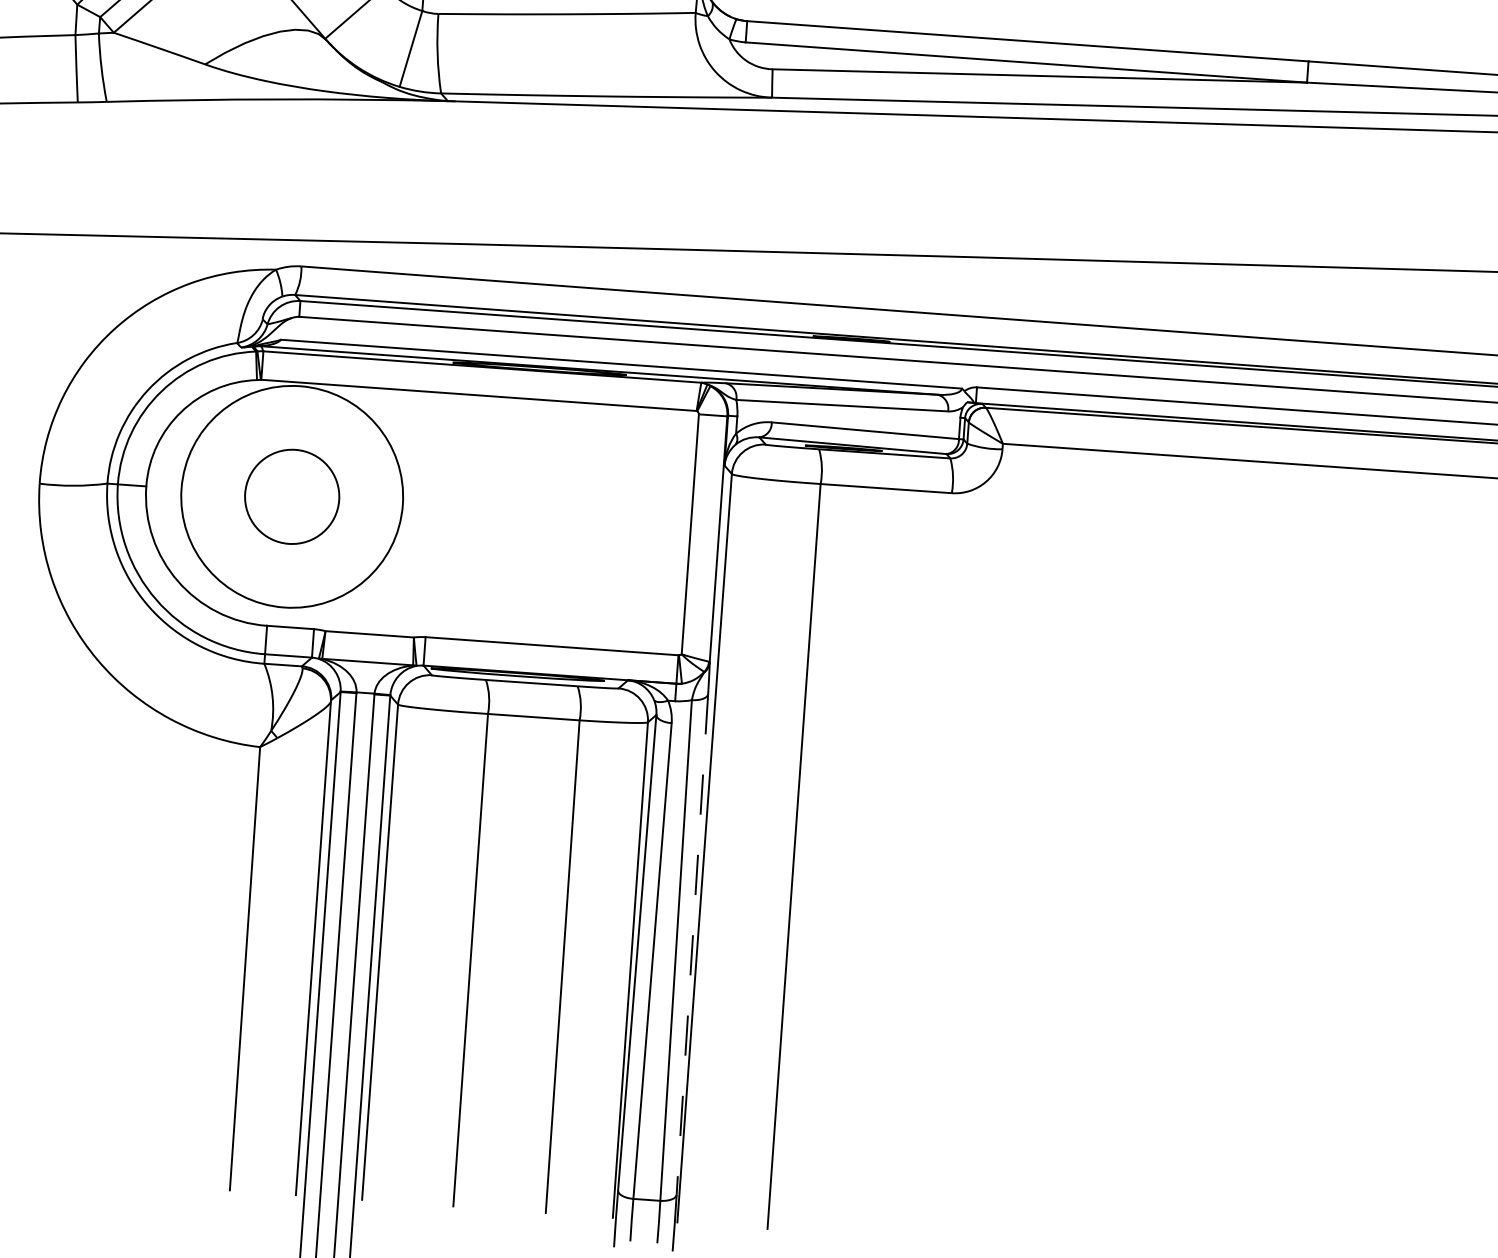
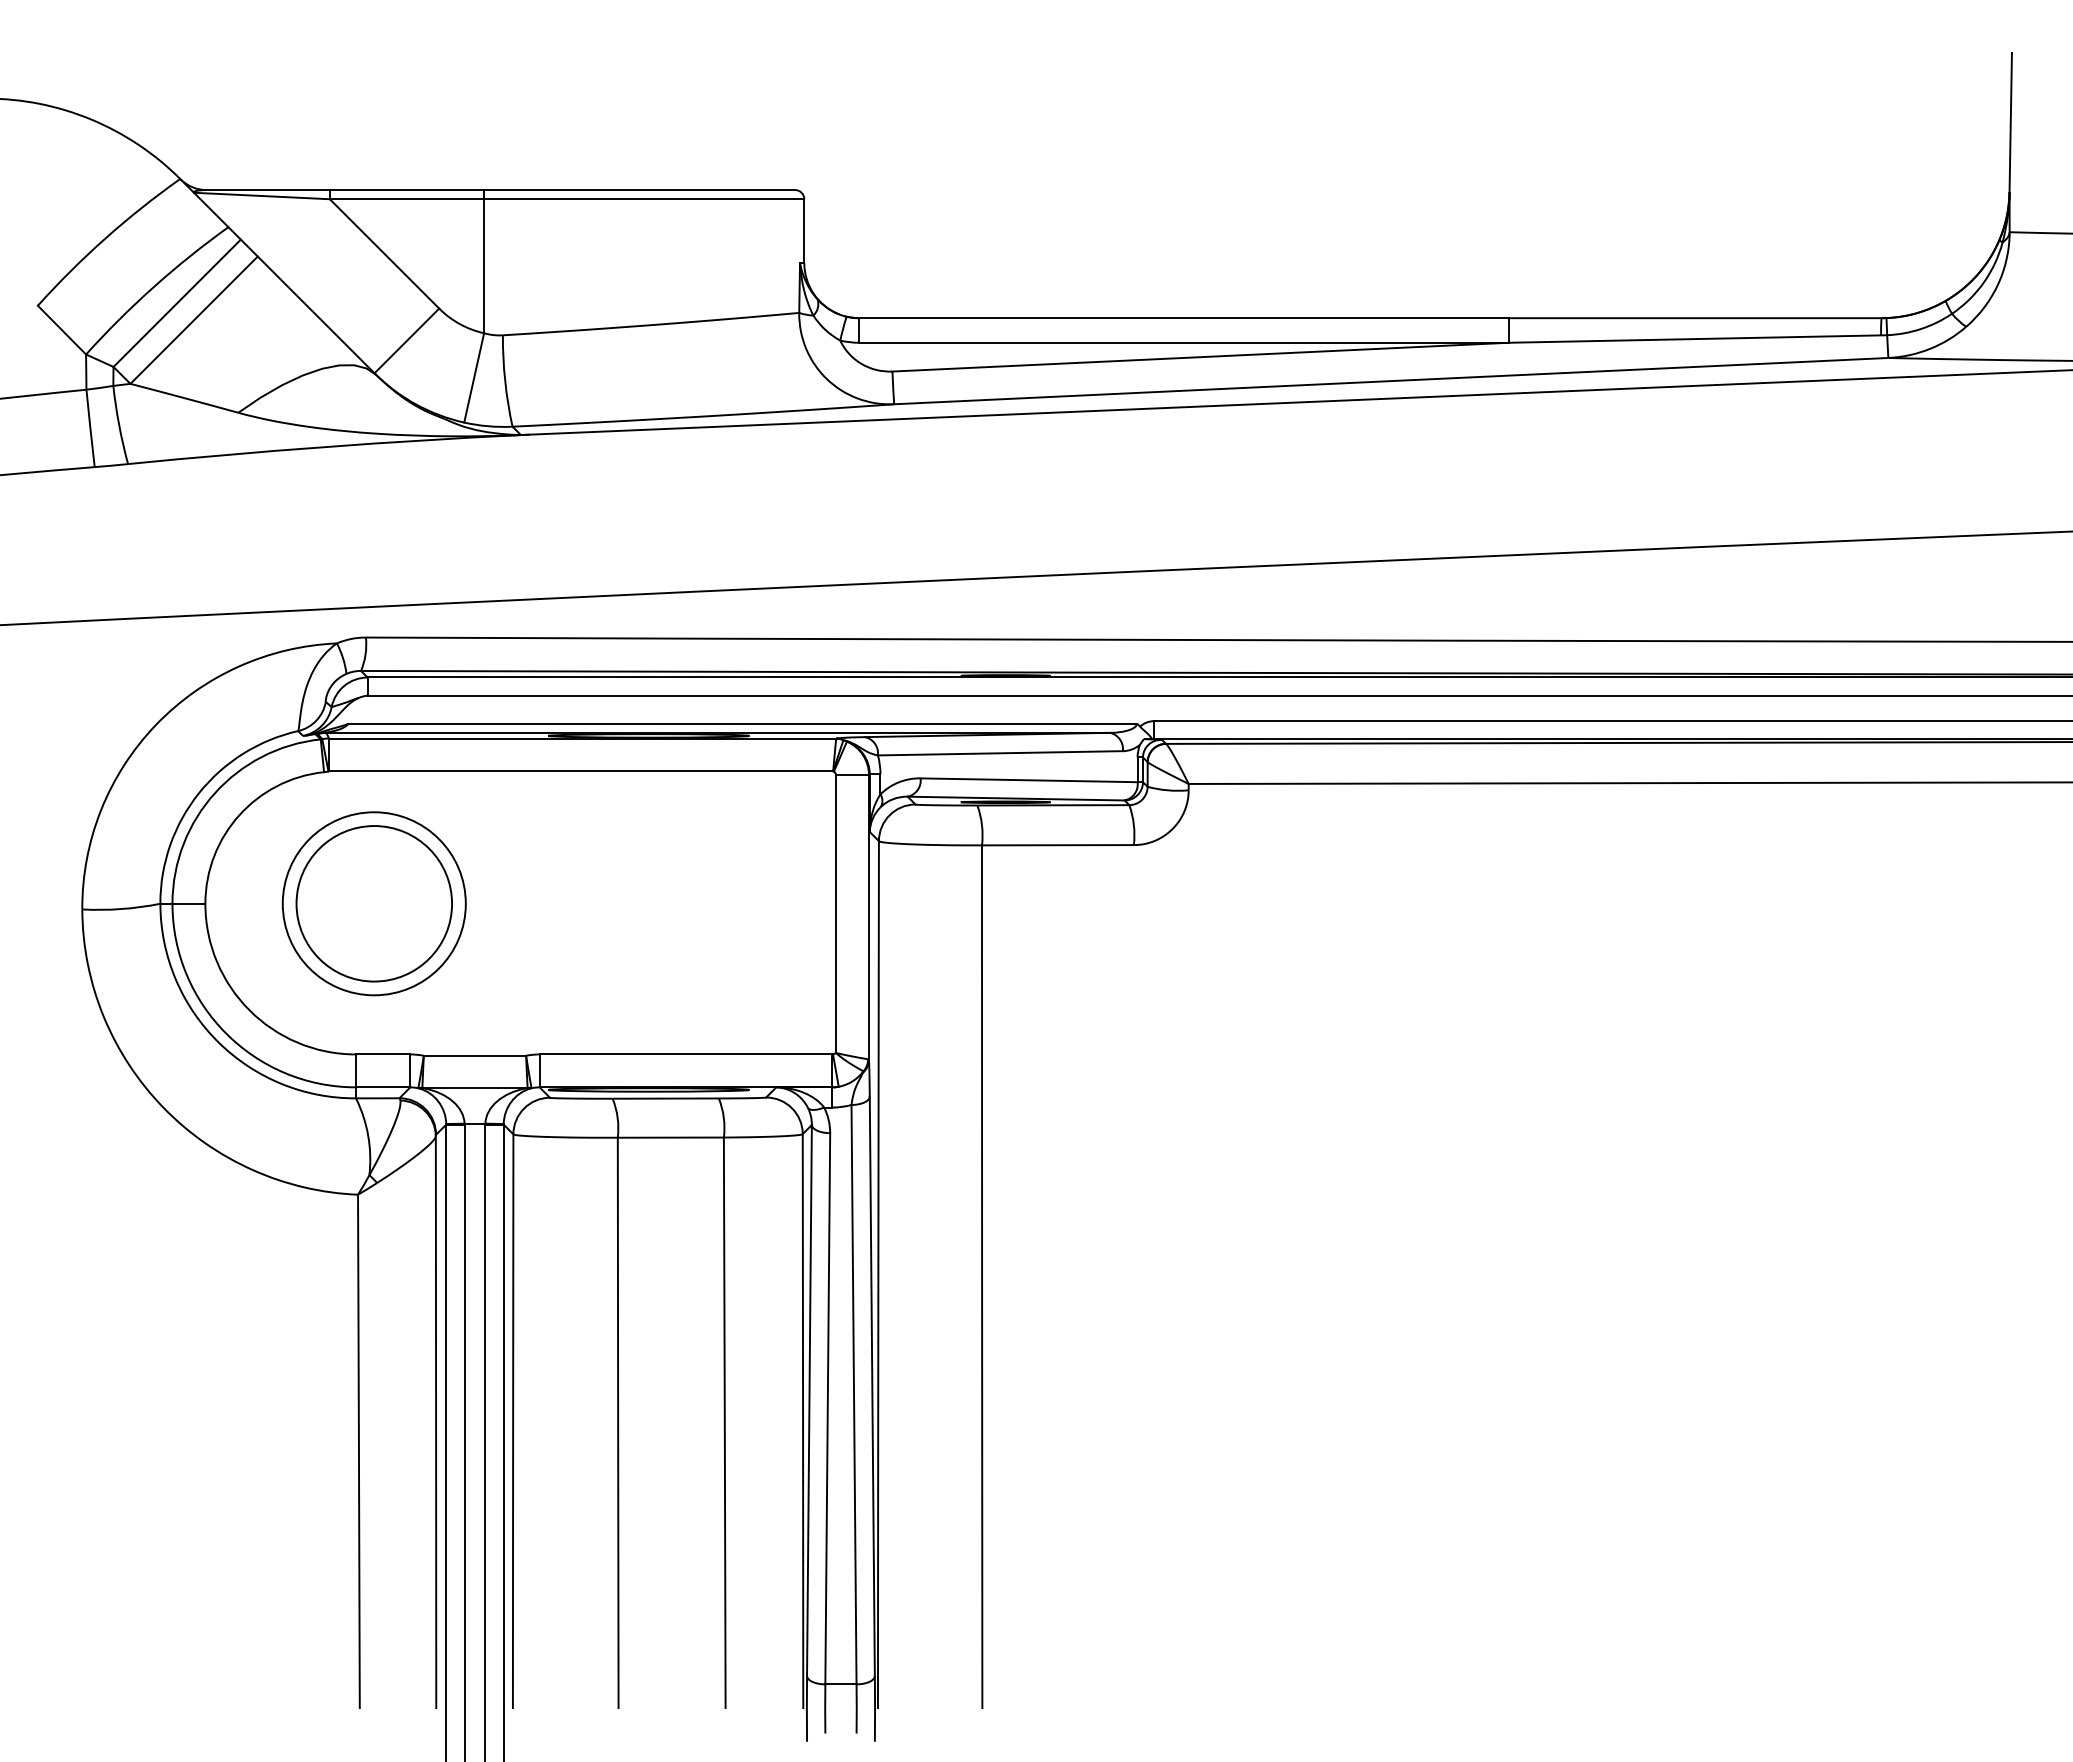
circle: (291, 496) -> (373, 903), size x0.71
circle: (292, 496) -> (374, 903), size x1.43
line: (692, 944) -> (872, 1386), dashed -> solid

